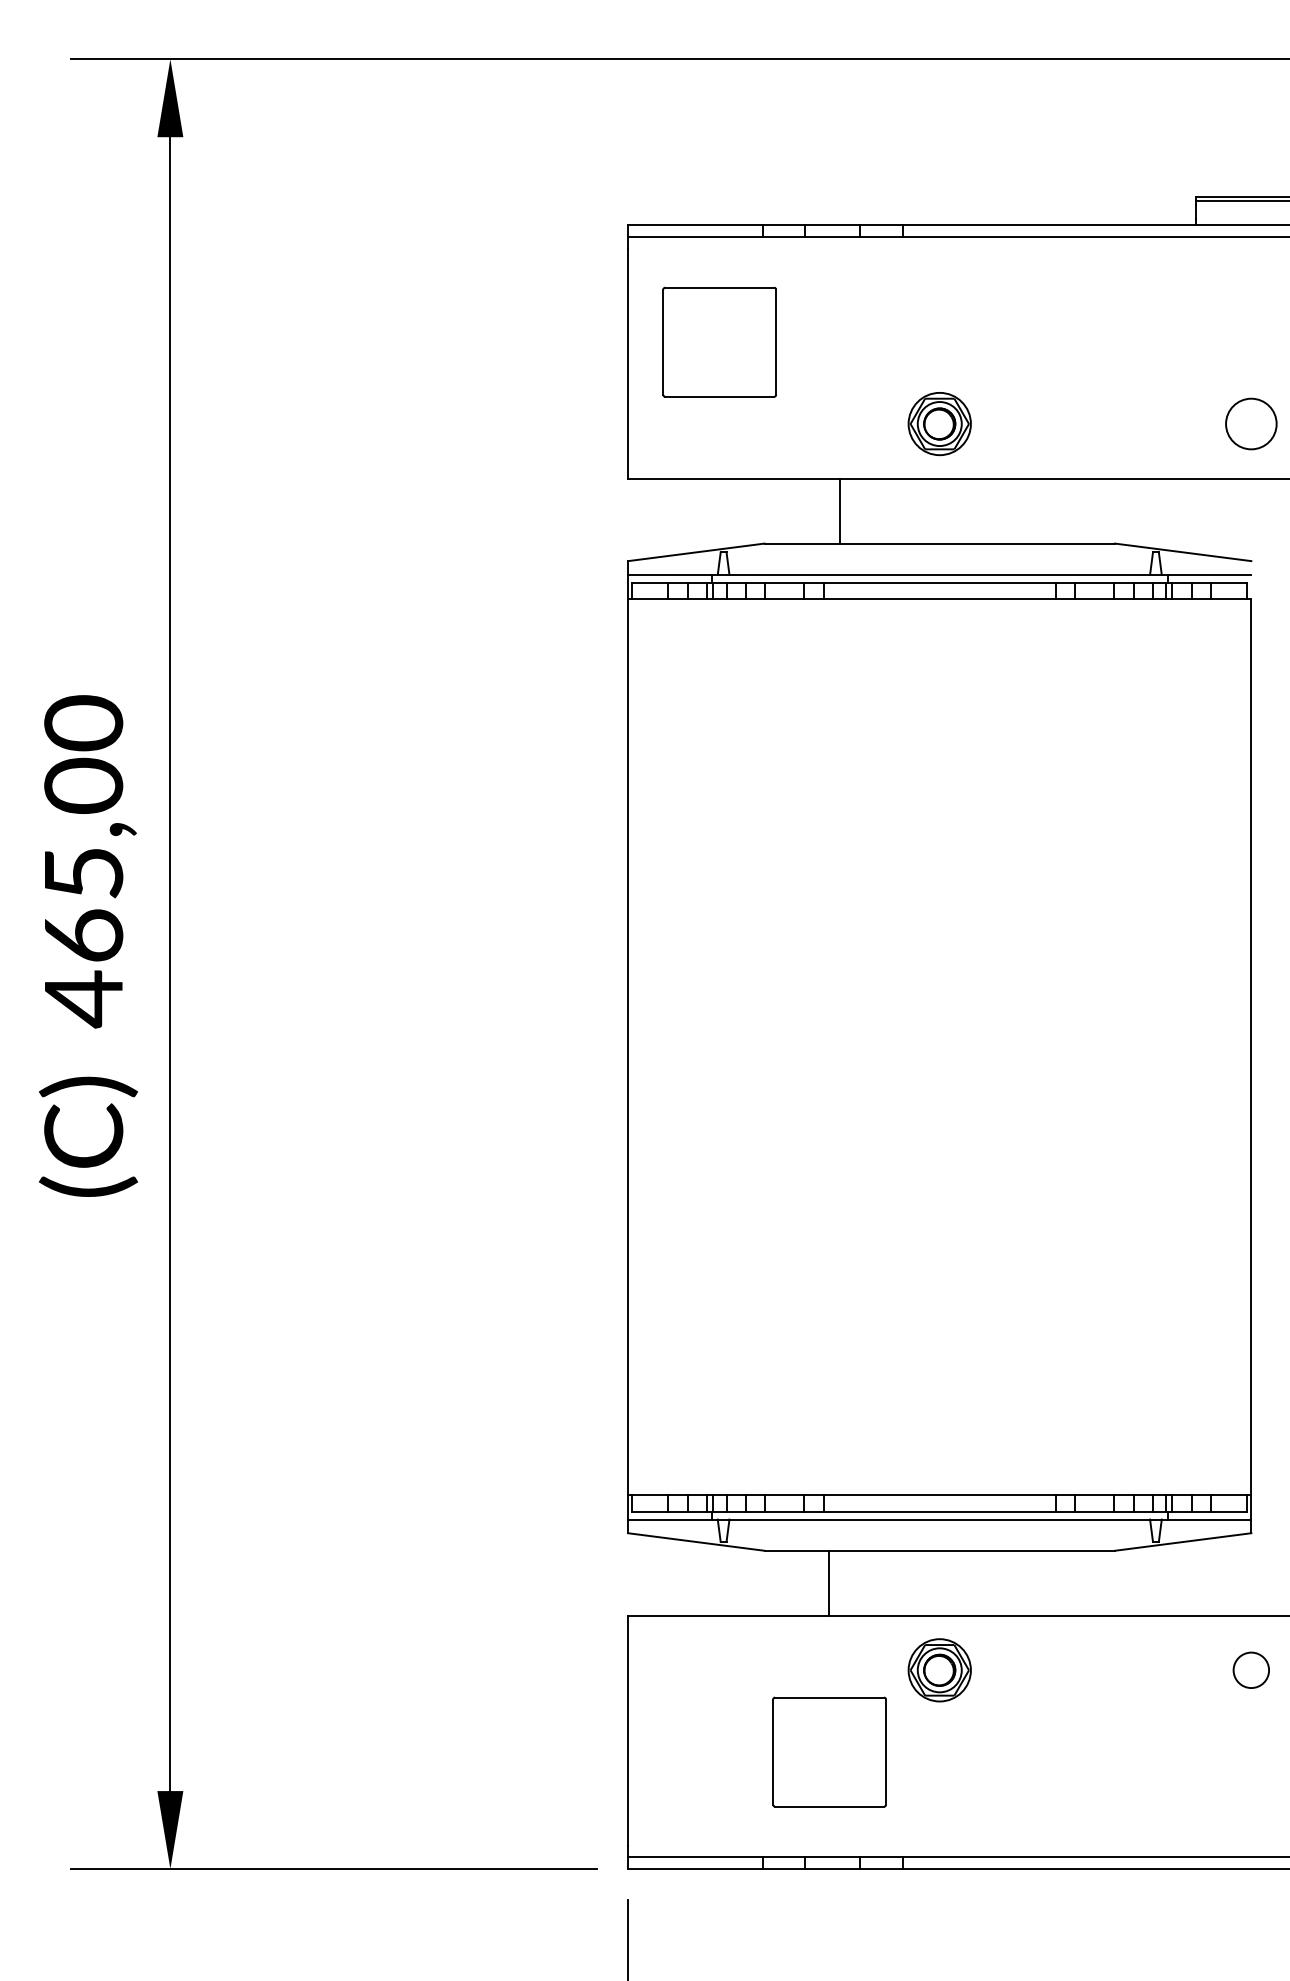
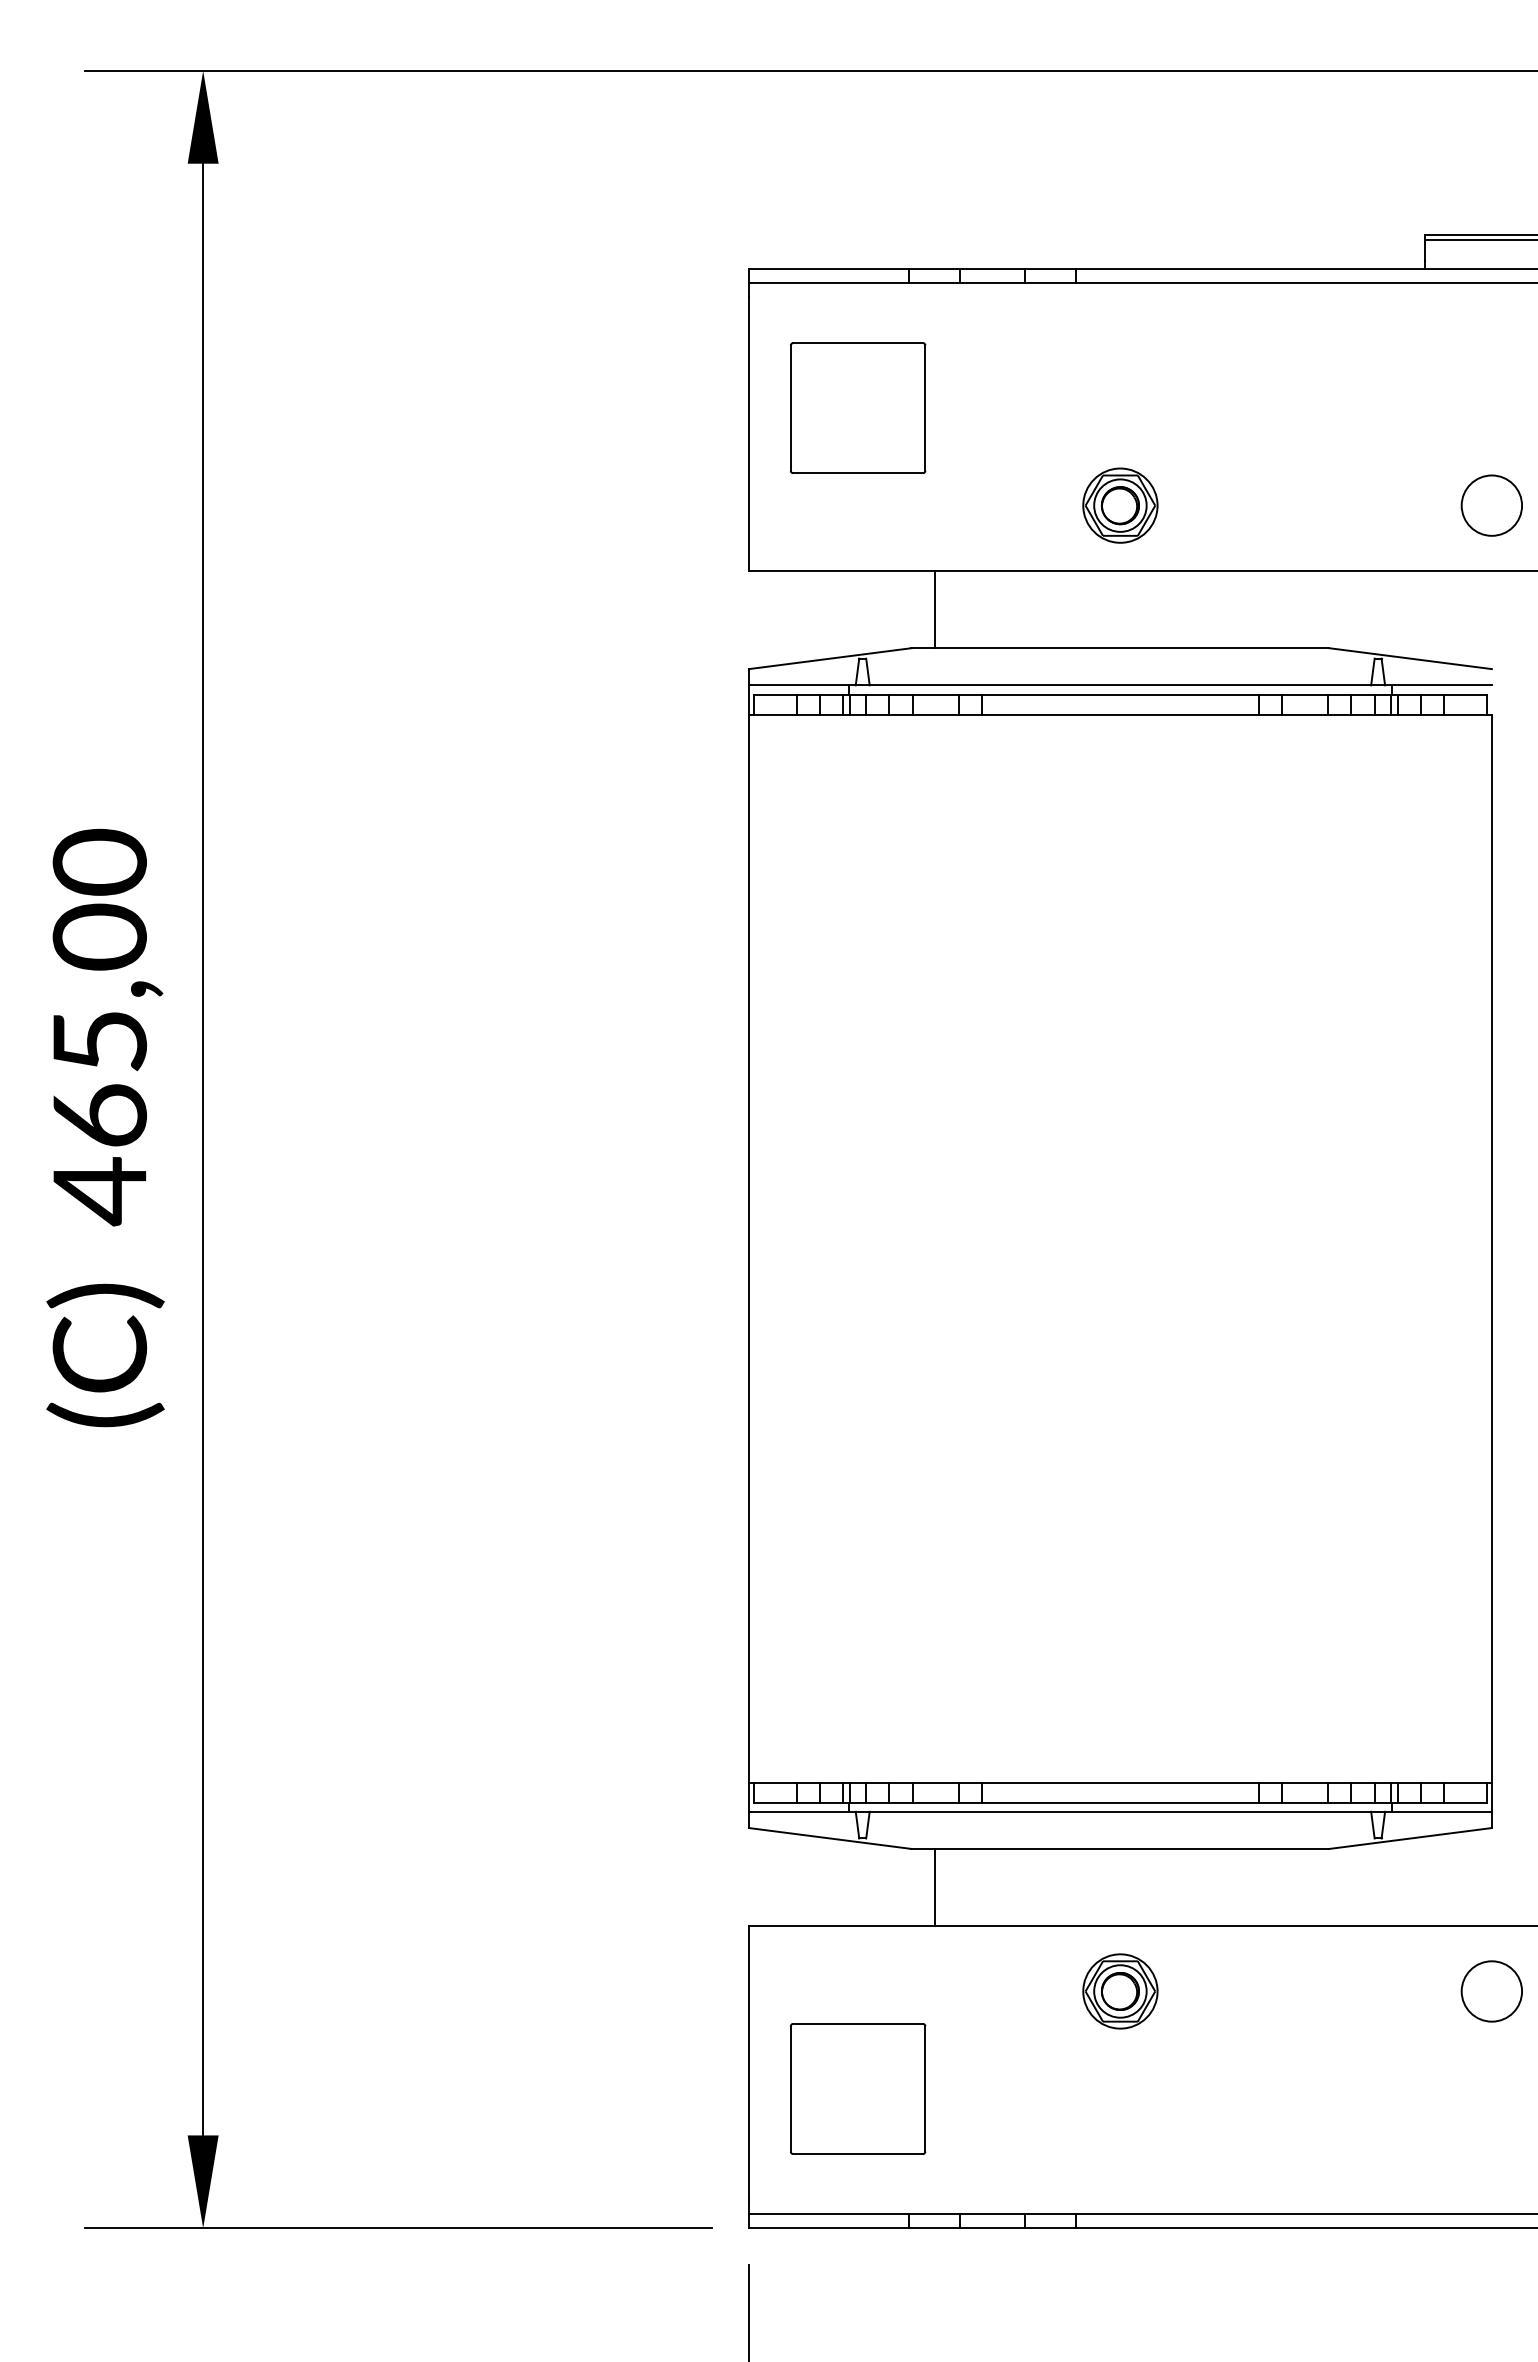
line: (840, 511) -> (934, 609), moved
line: (829, 1583) -> (934, 1887), moved
circle: (1251, 1670) -> (1491, 1991), size x1.43
part: (829, 1751) -> (858, 2088), moved

